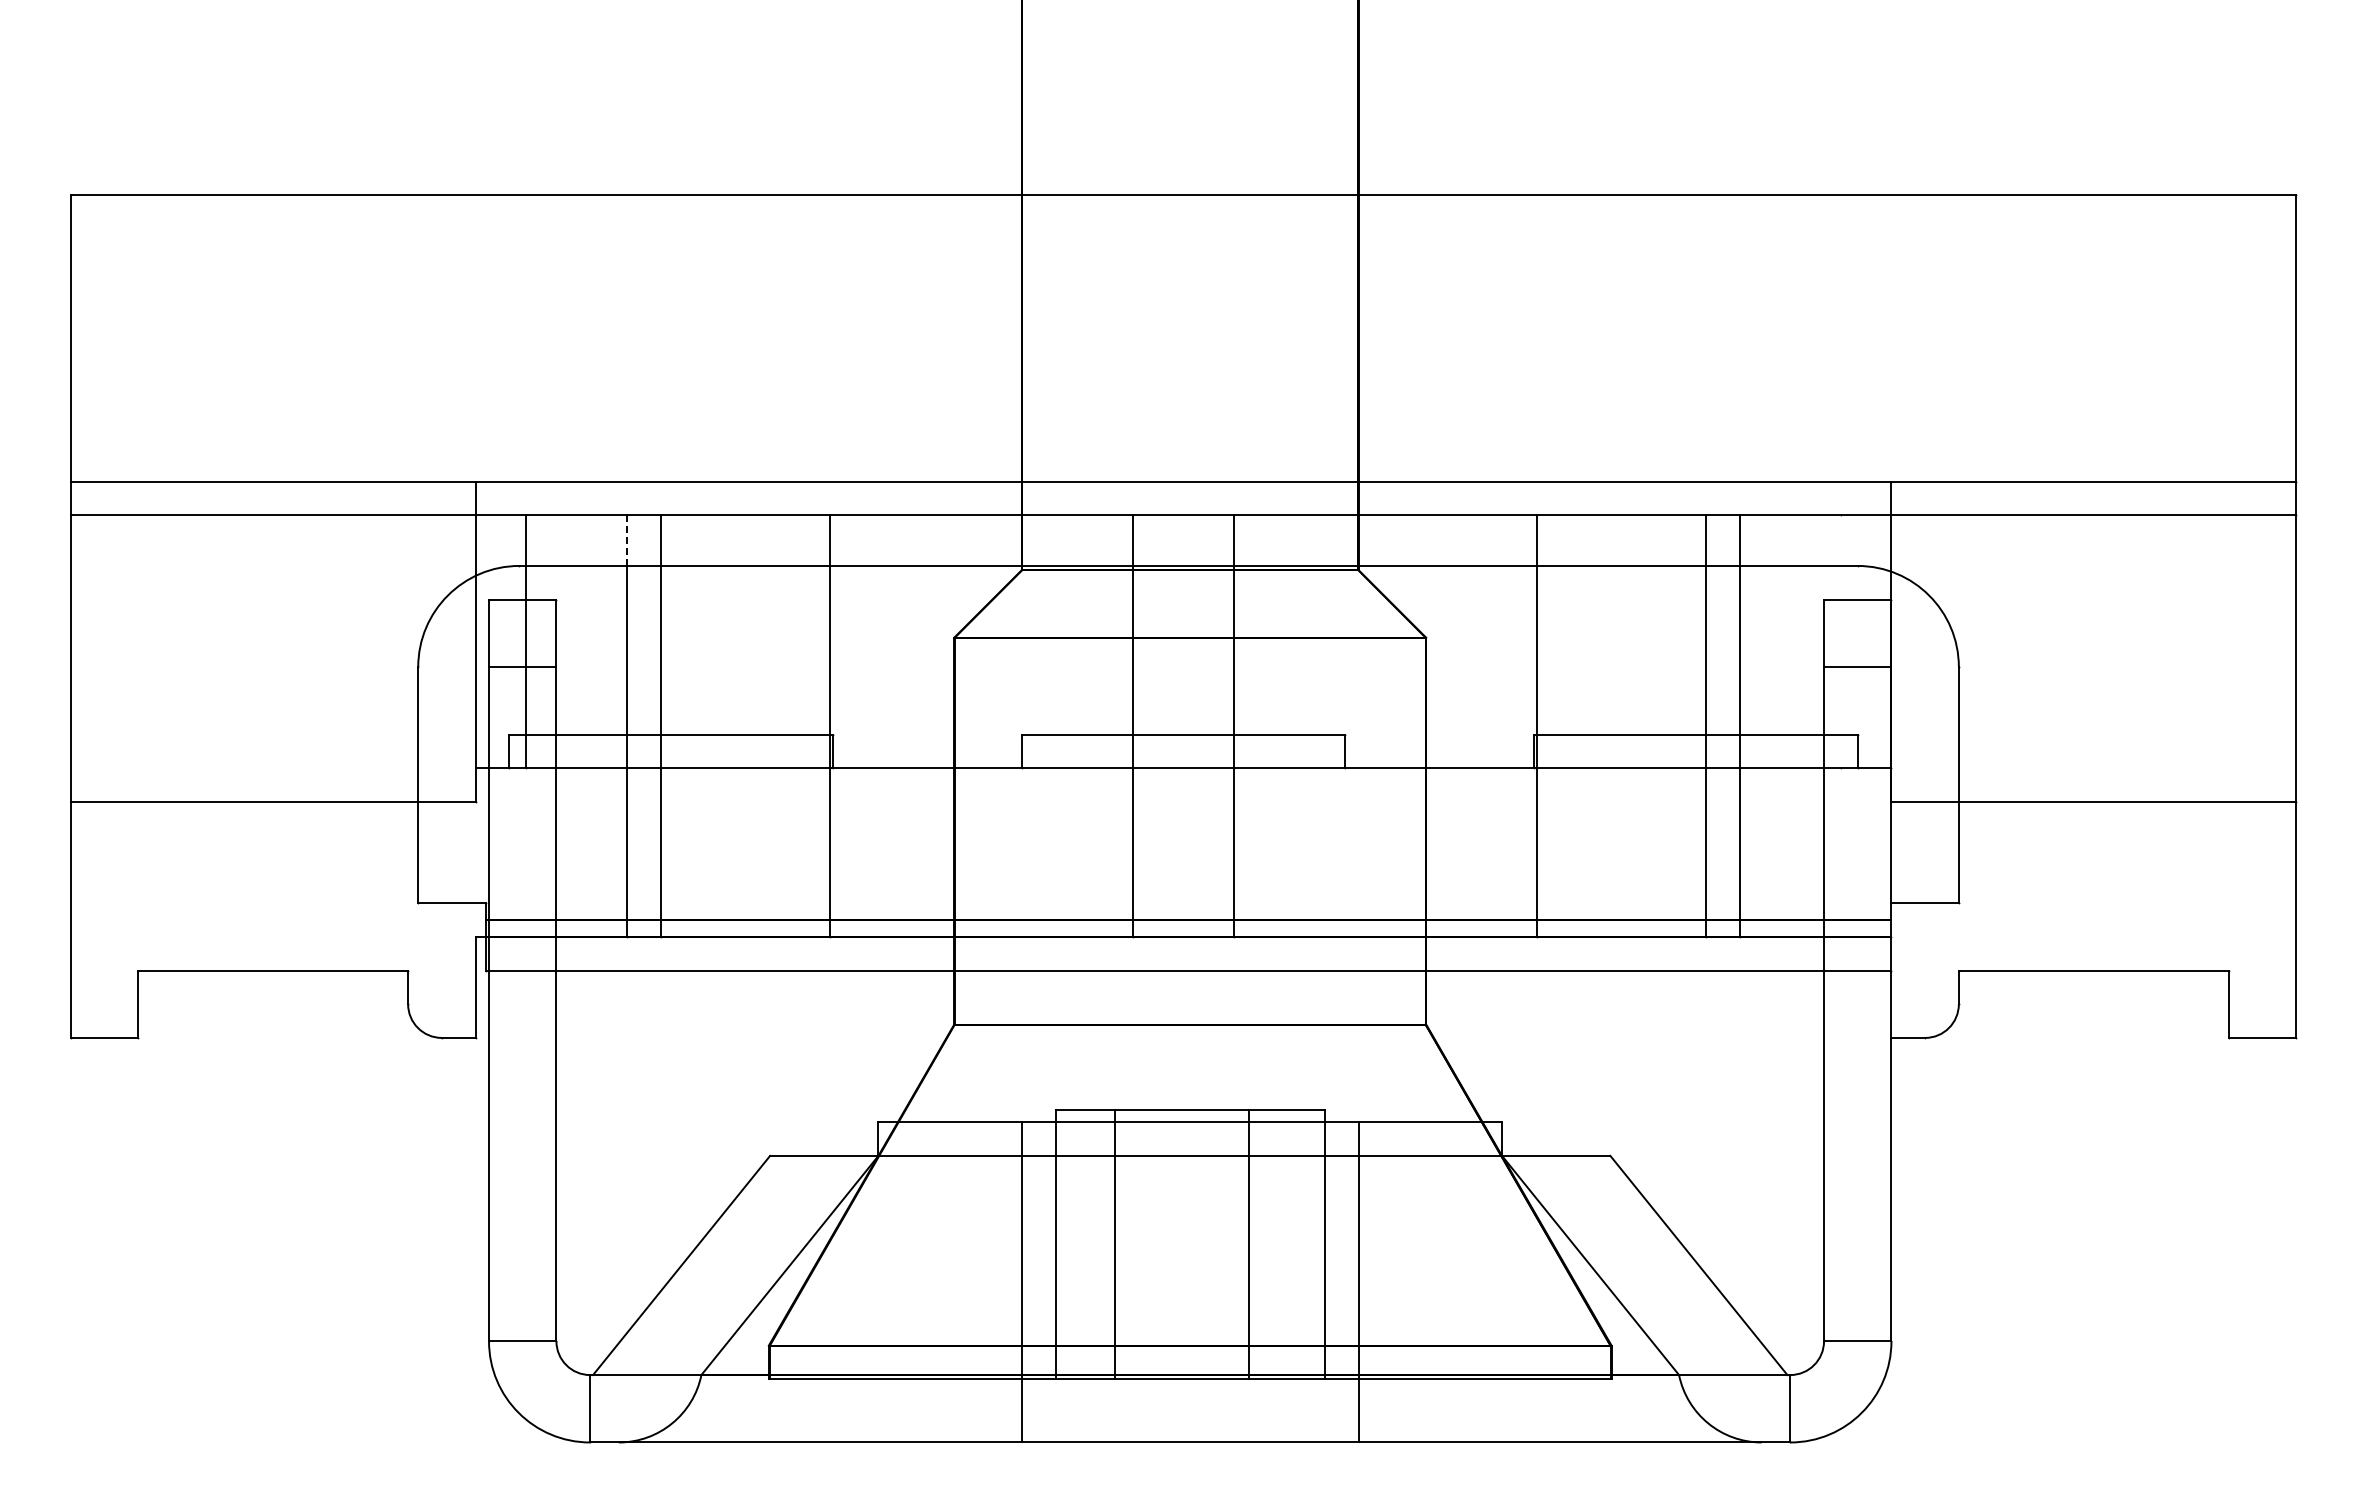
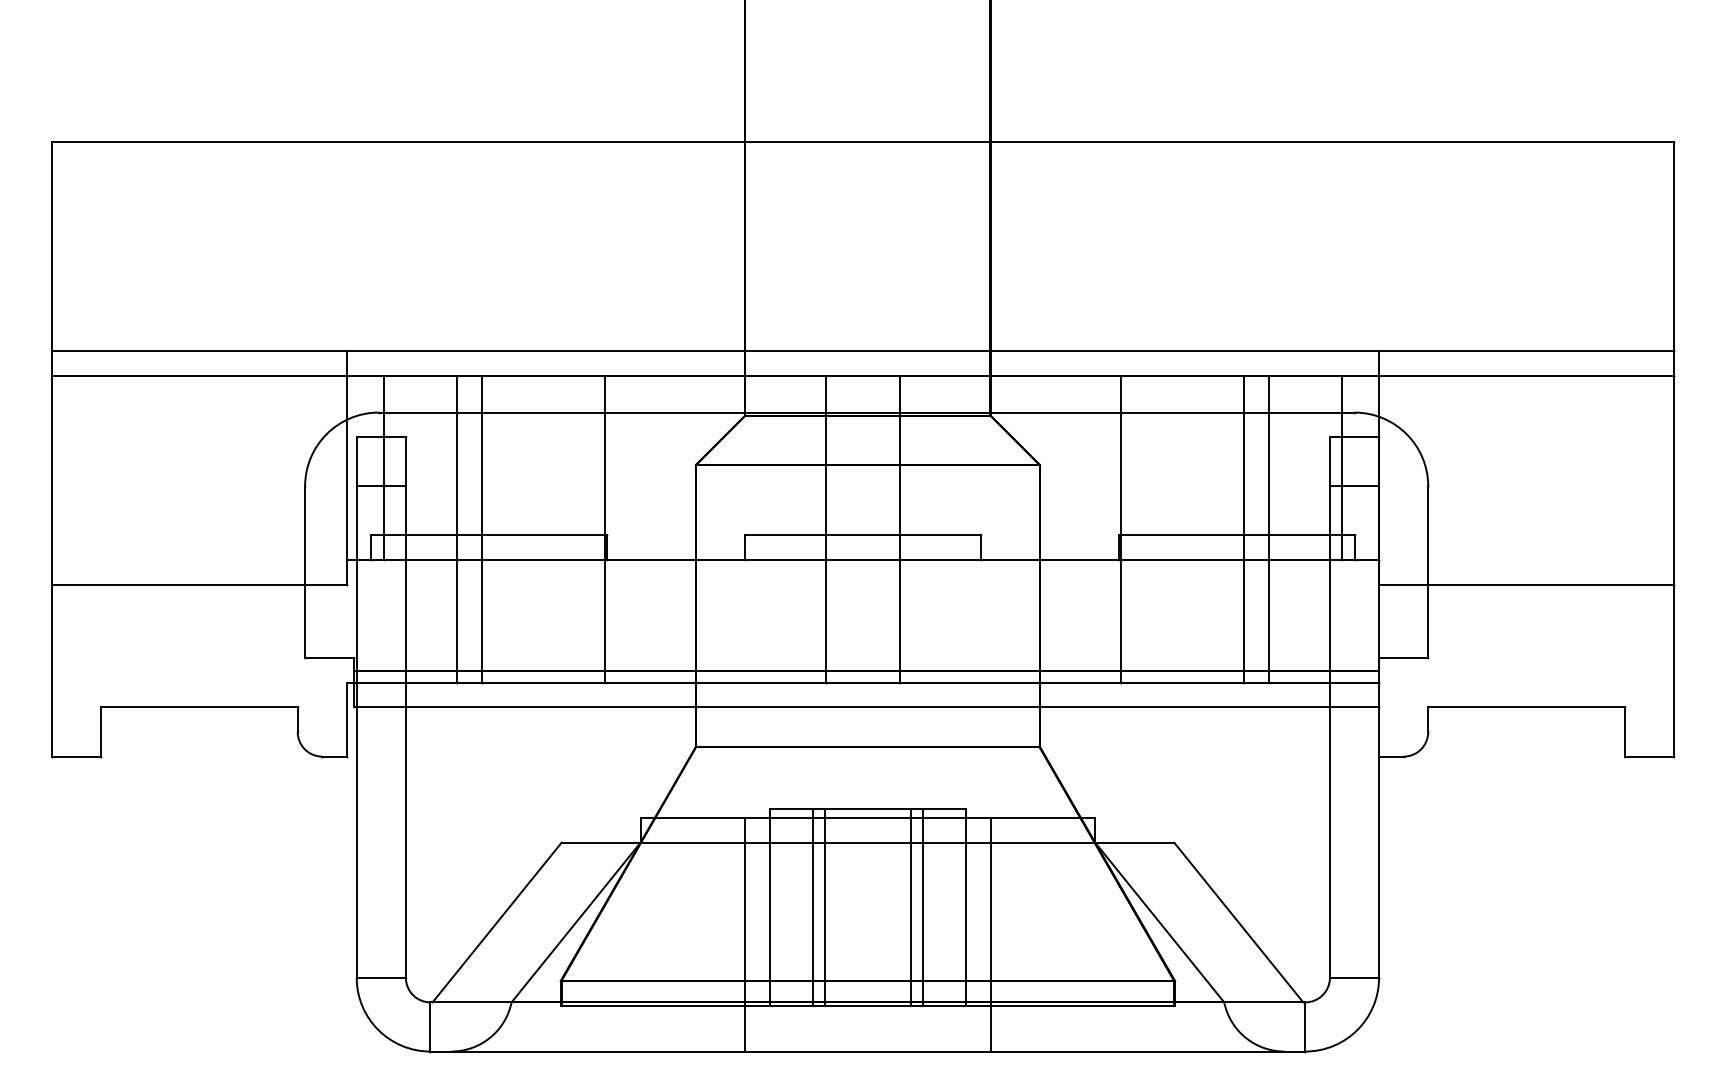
line: (627, 540) -> (457, 394), dashed -> solid
line: (1840, 641) -> (1341, 467), added
line: (1131, 1244) -> (825, 907), added
line: (1265, 1244) -> (922, 907), added

